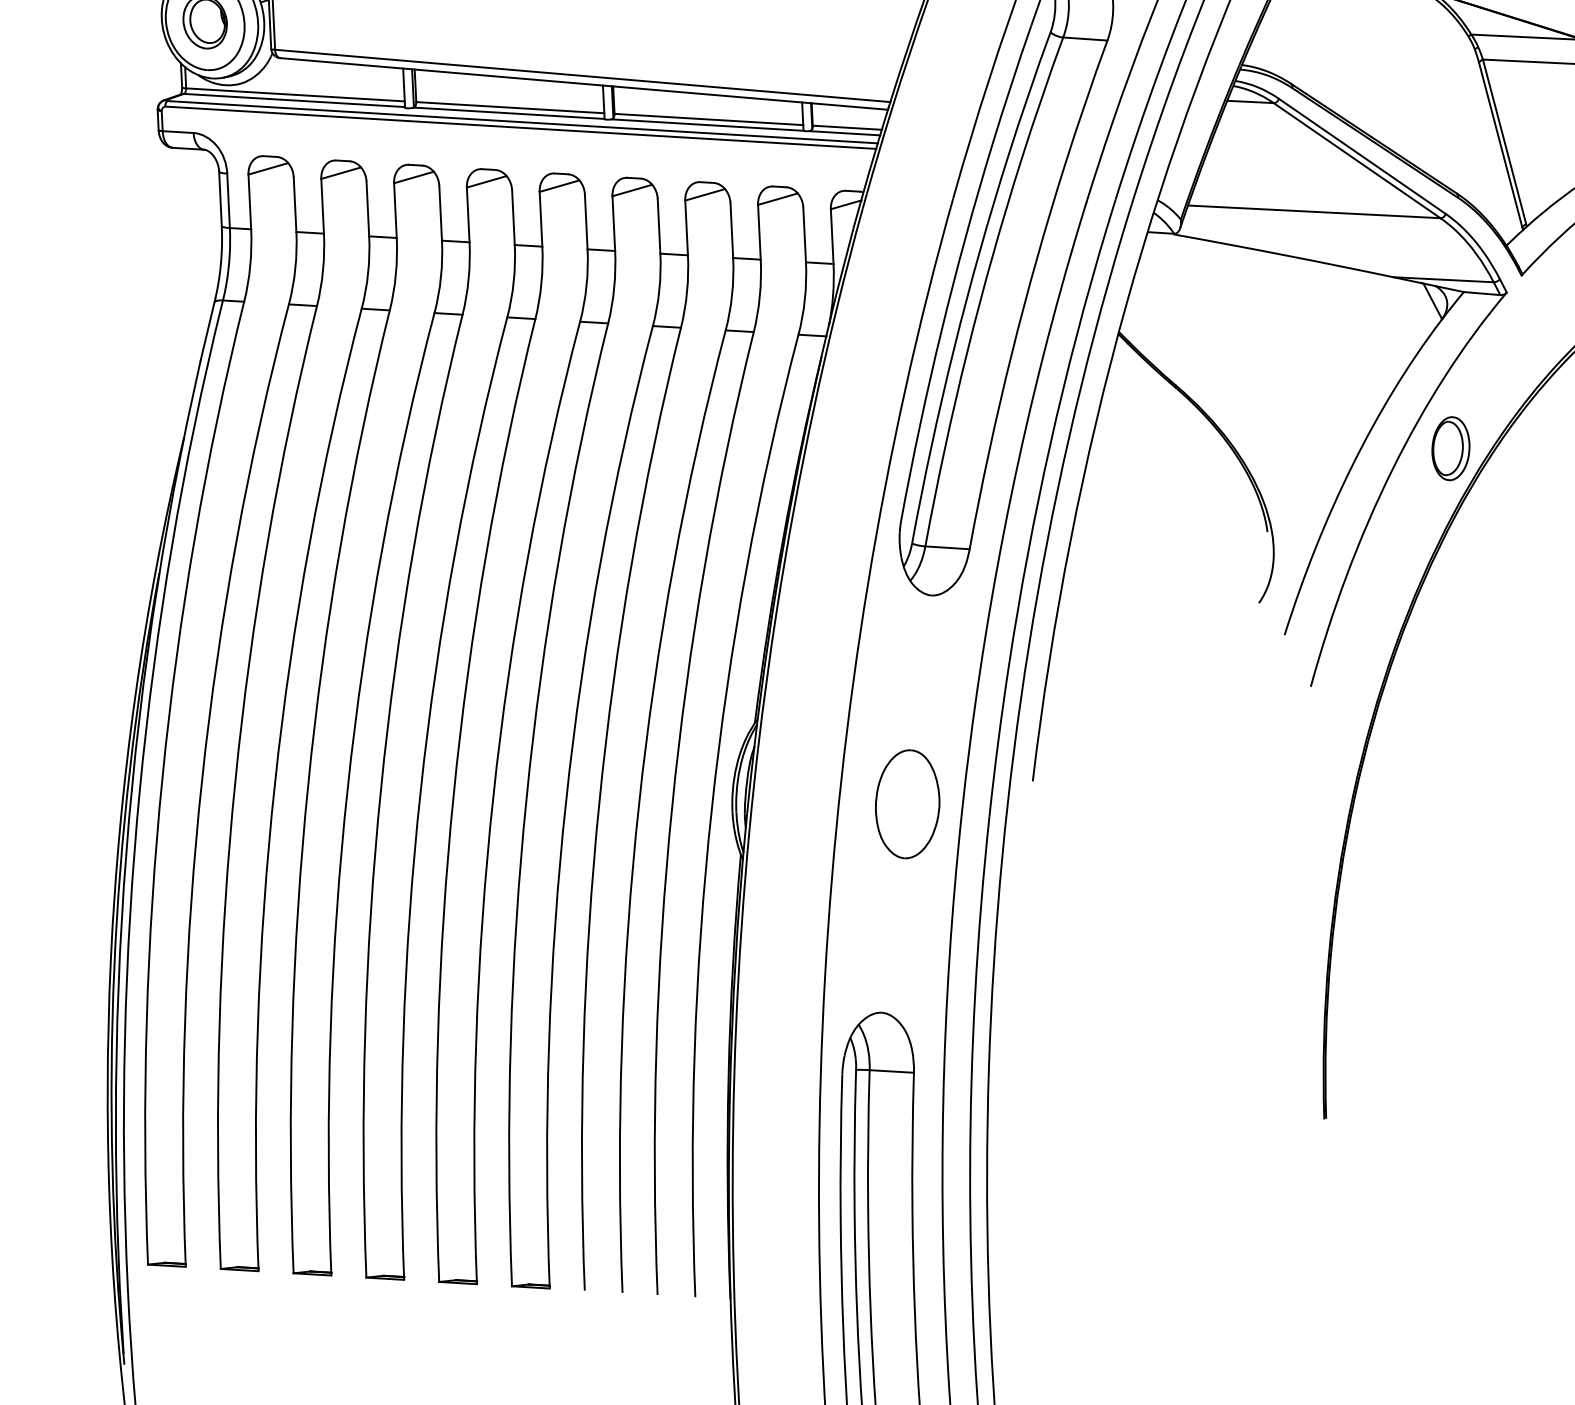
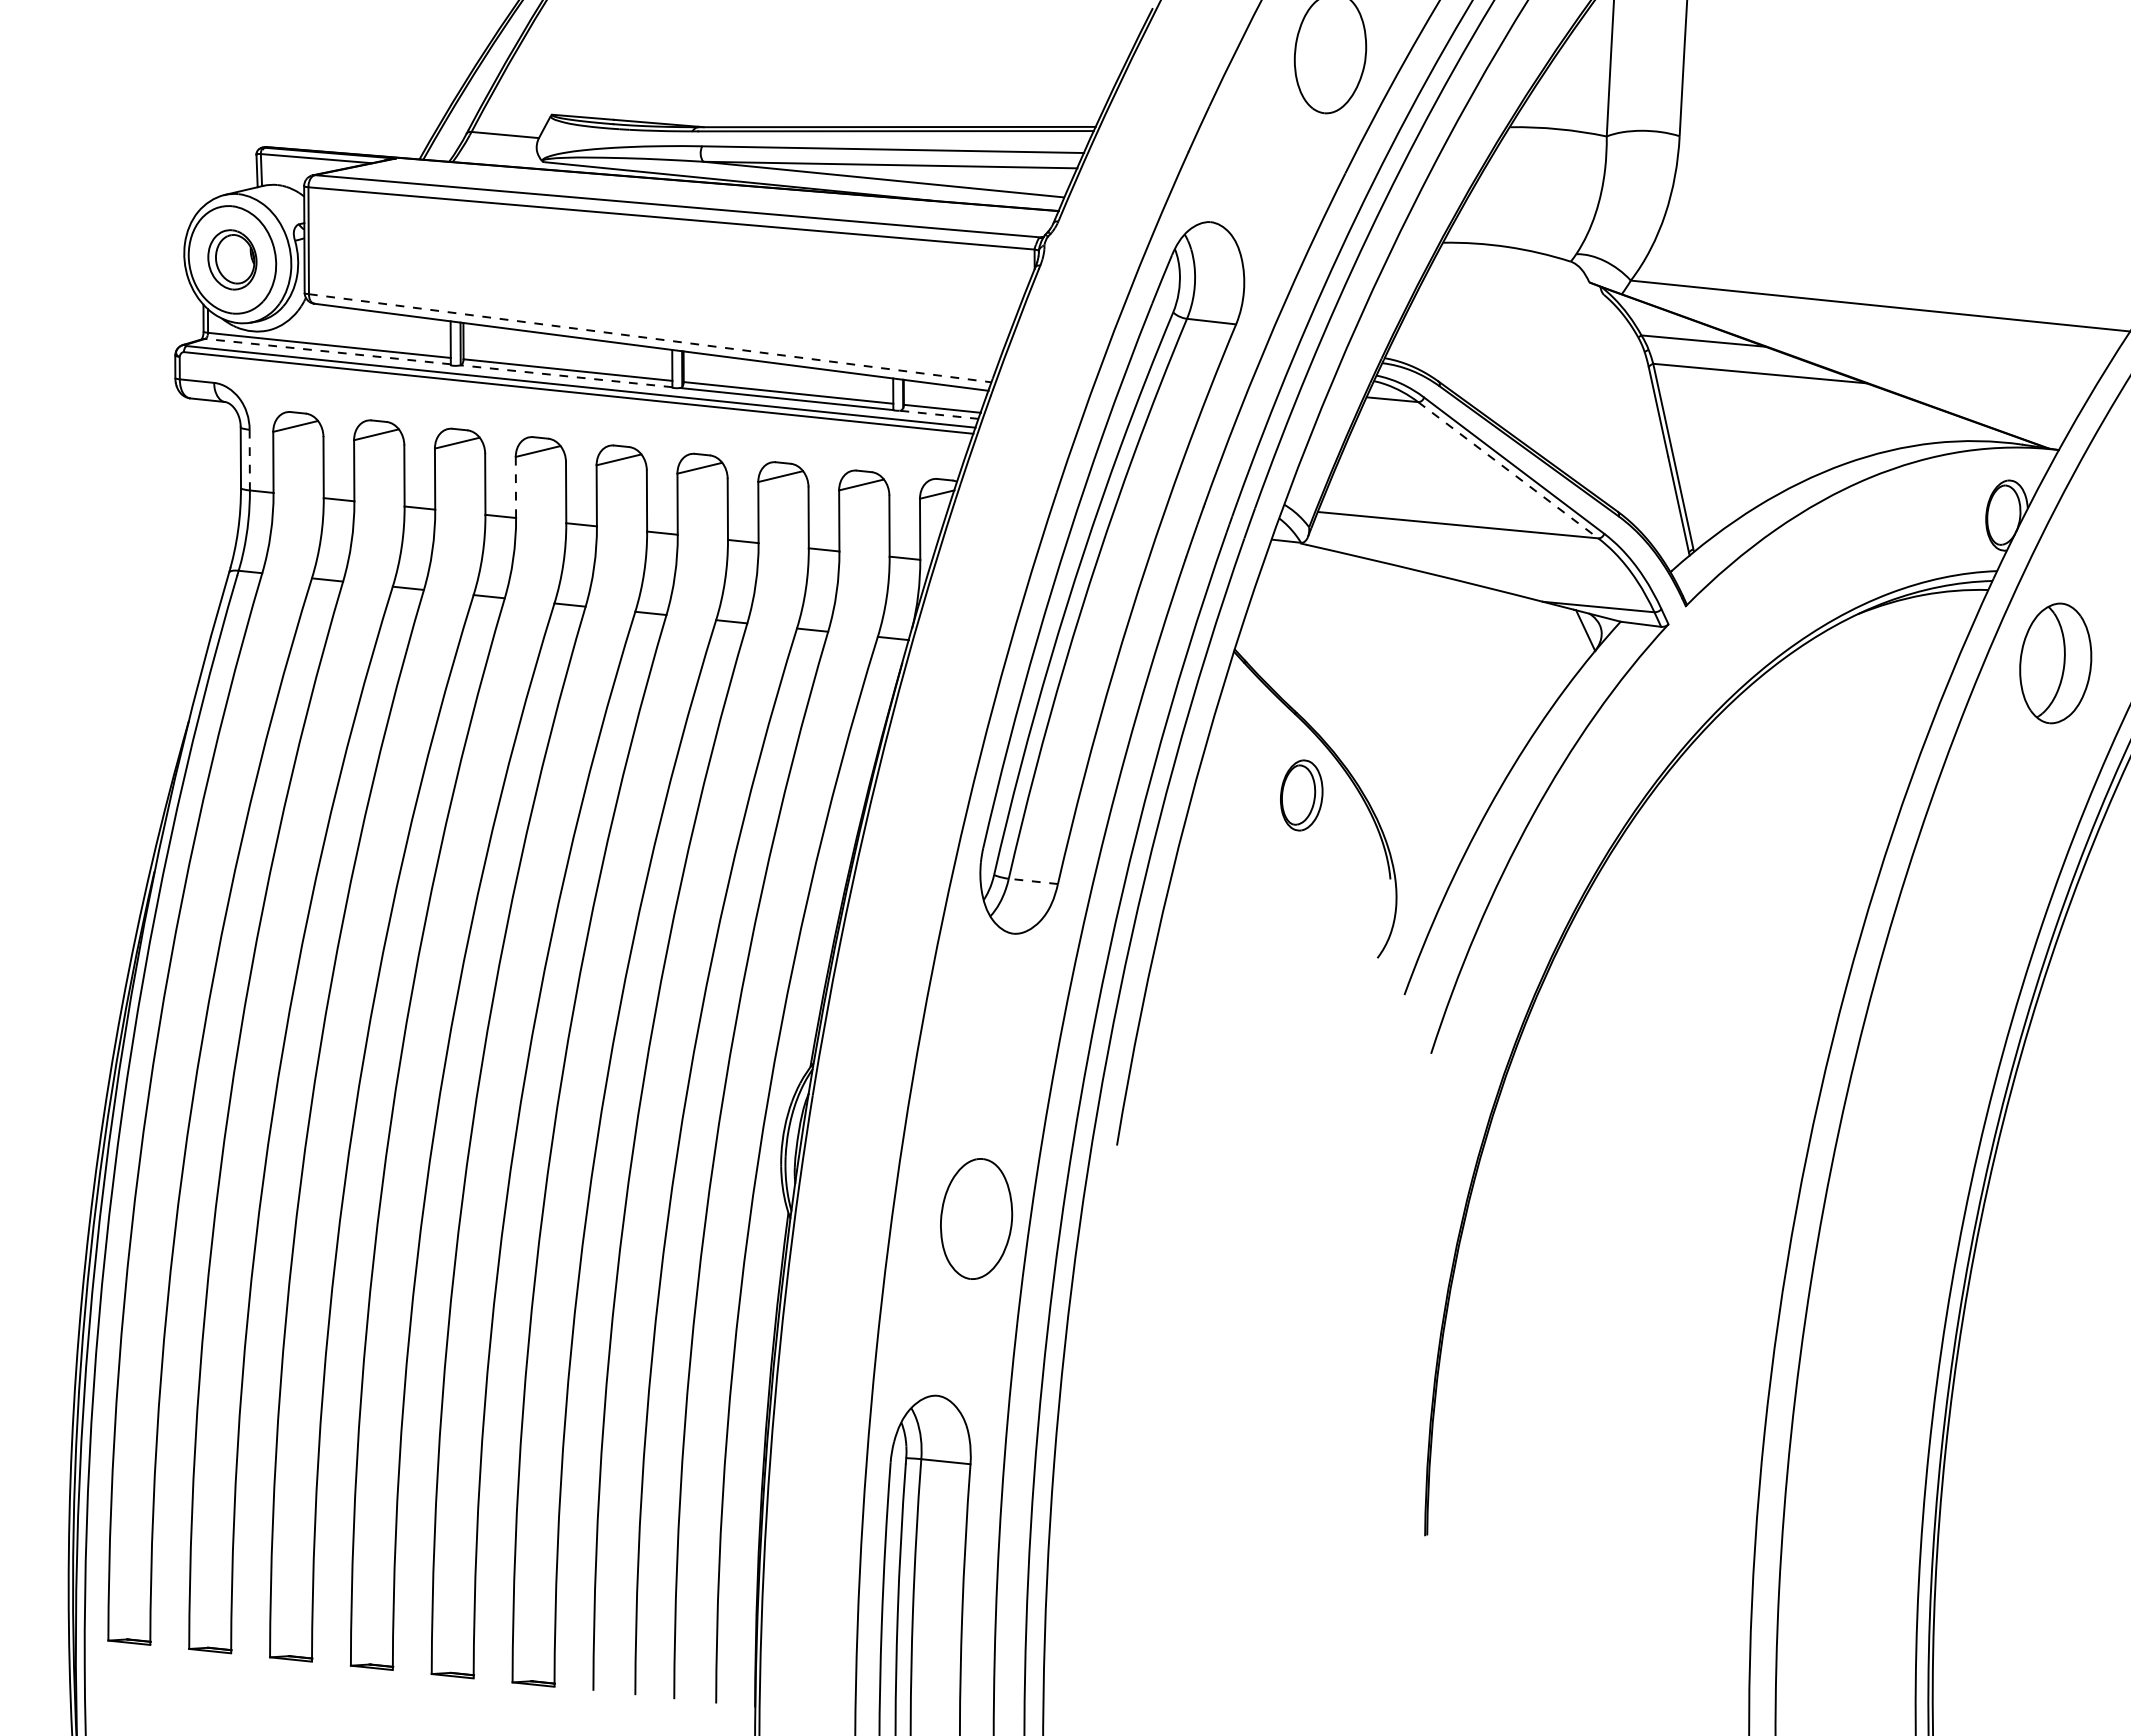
line: (583, 76) -> (650, 338), solid -> dashed
line: (293, 100) -> (327, 351), solid -> dashed
line: (509, 113) -> (566, 376), solid -> dashed
line: (845, 132) -> (939, 414), solid -> dashed
line: (1357, 160) -> (1508, 470), solid -> dashed
line: (228, 201) -> (249, 460), solid -> dashed
line: (467, 214) -> (515, 487), solid -> dashed
part: (1450, 448) -> (1301, 795), moved
line: (947, 547) -> (1033, 881), solid -> dashed
part: (907, 803) -> (976, 1218), moved

